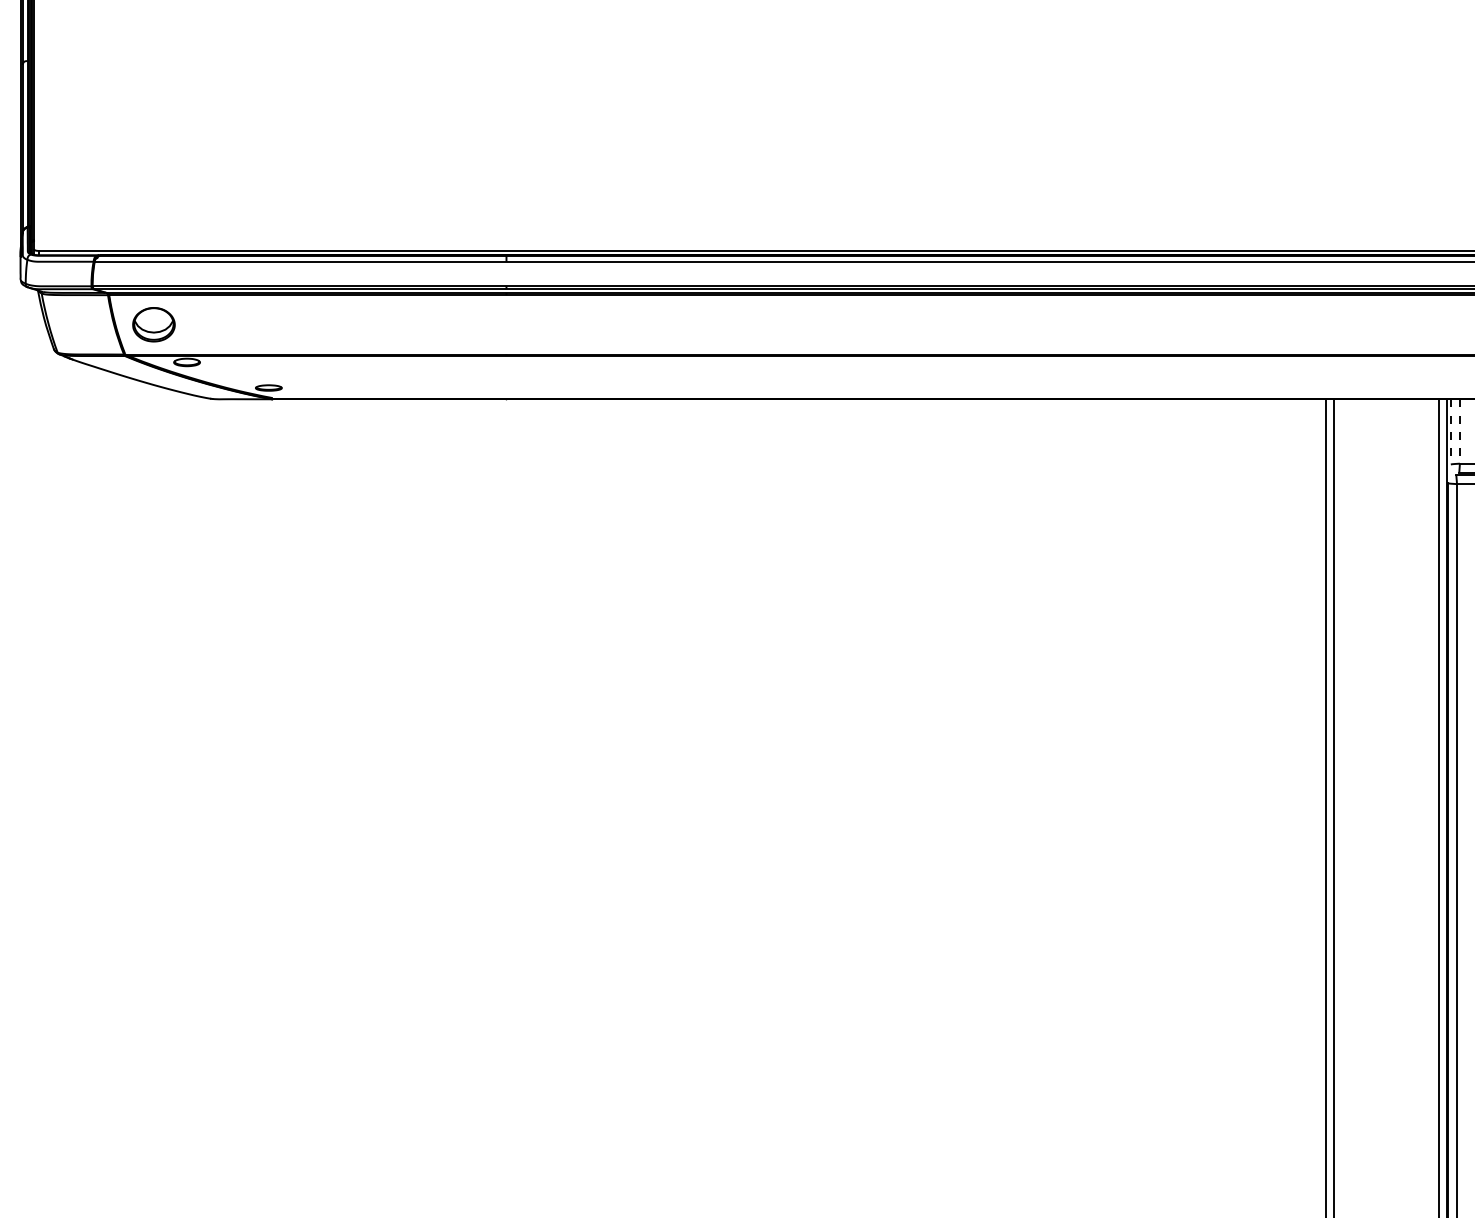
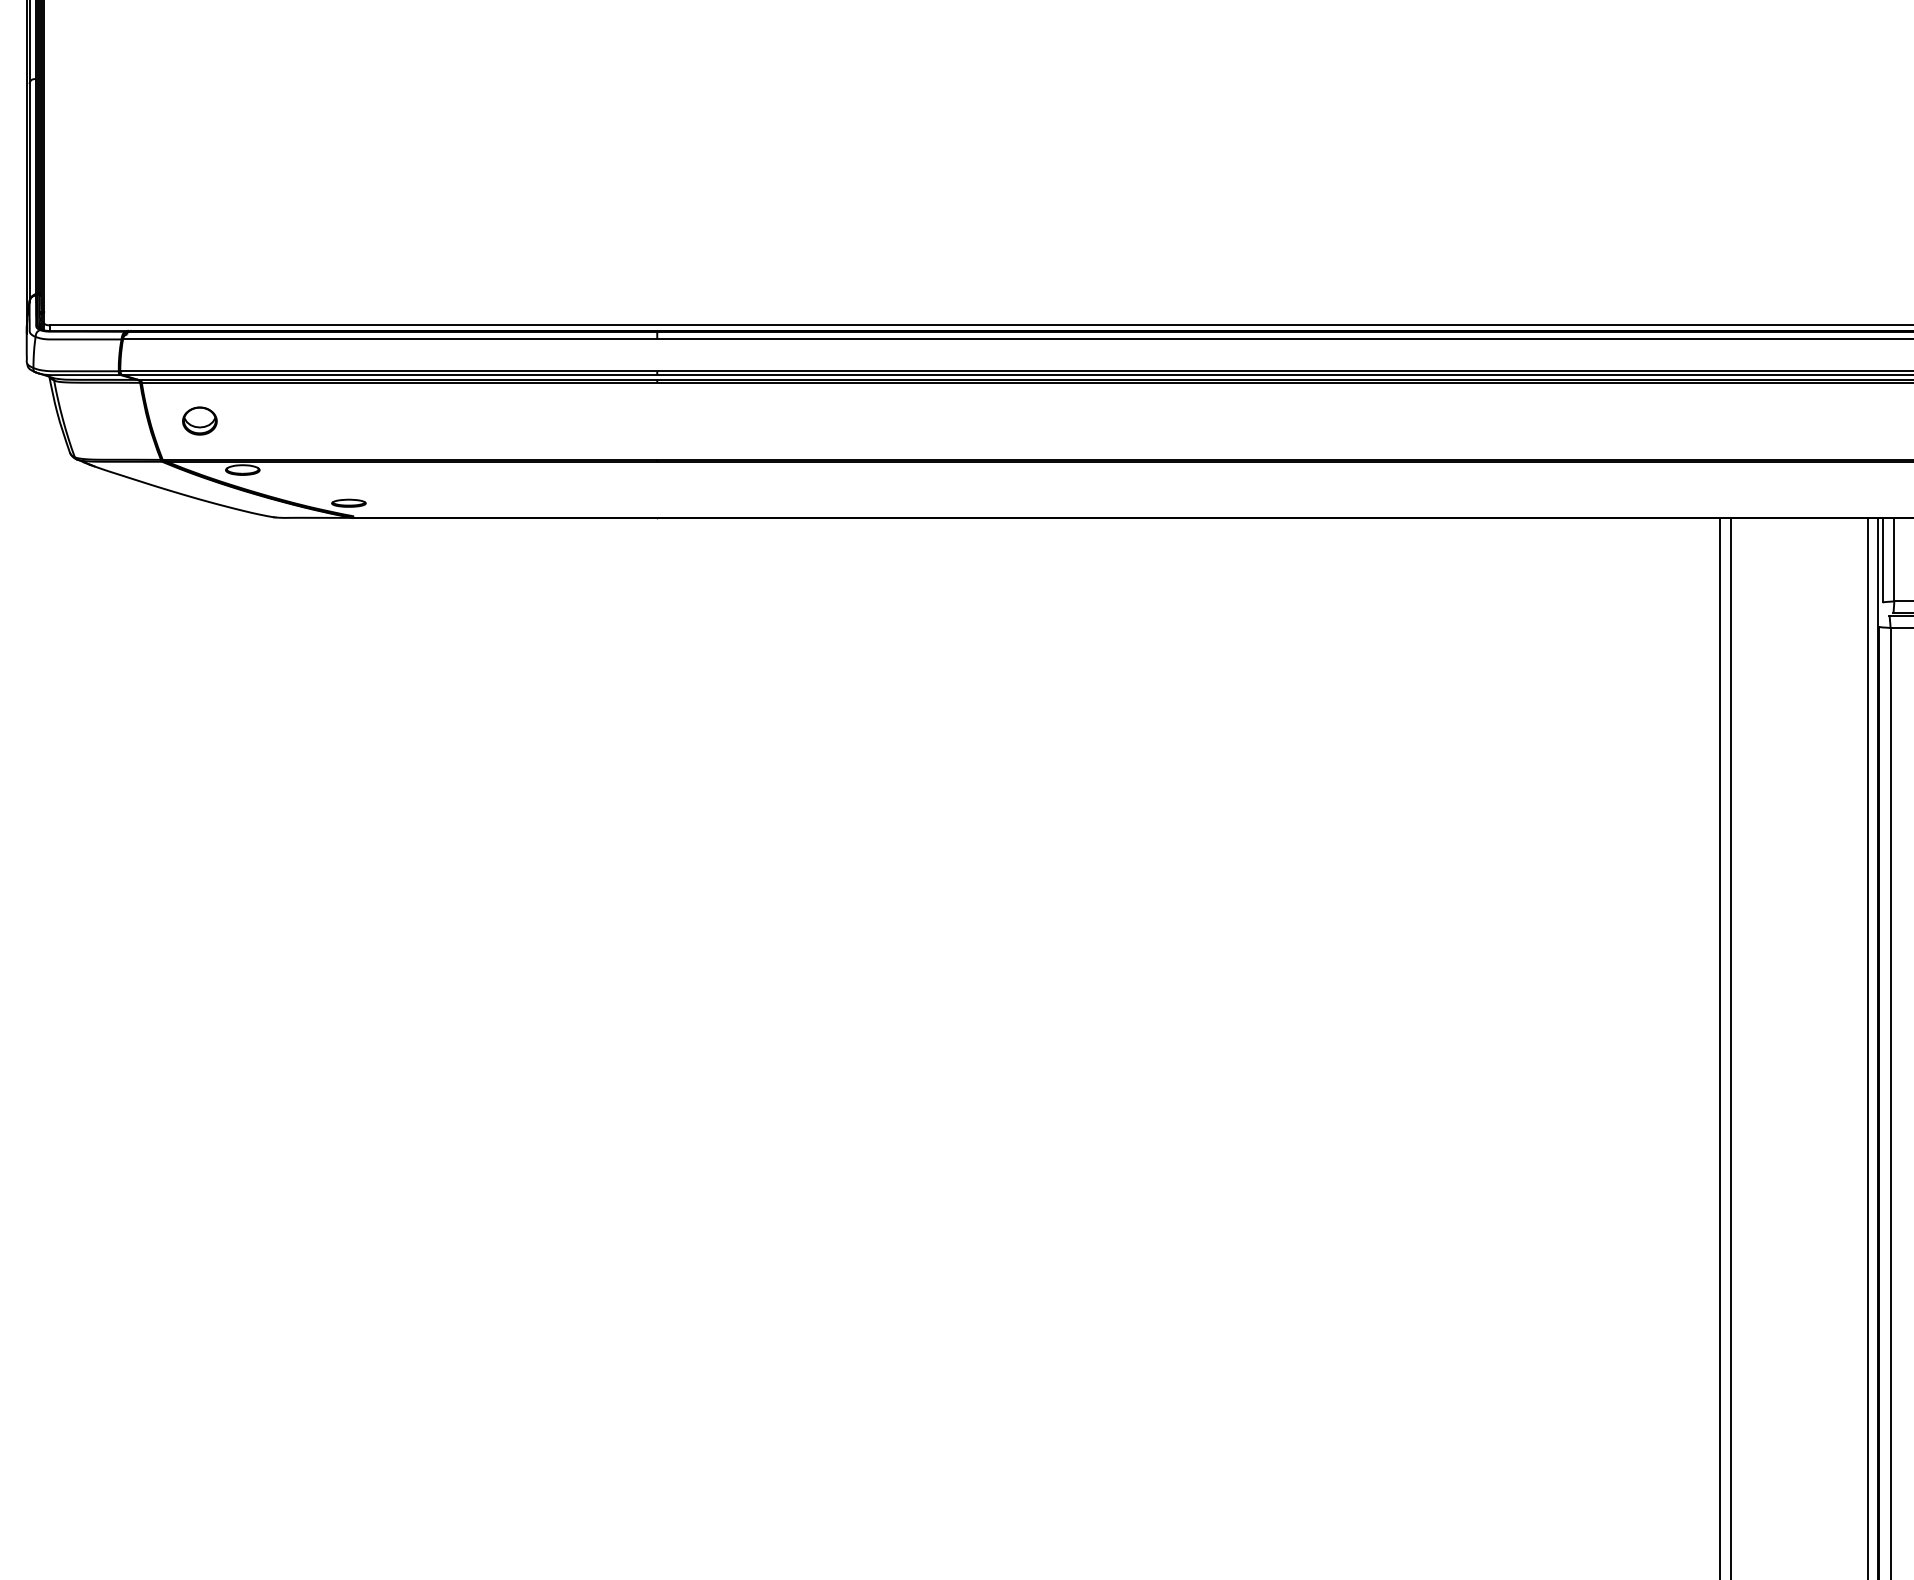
part: (153, 324) -> (199, 420), size x0.62
line: (1460, 431) -> (1894, 559), dashed -> solid
line: (1450, 432) -> (1882, 560), dashed -> solid

